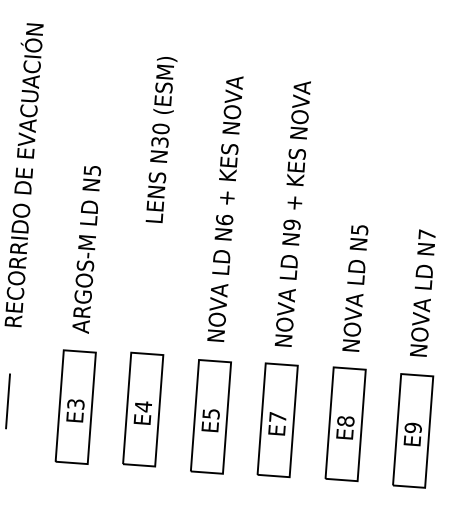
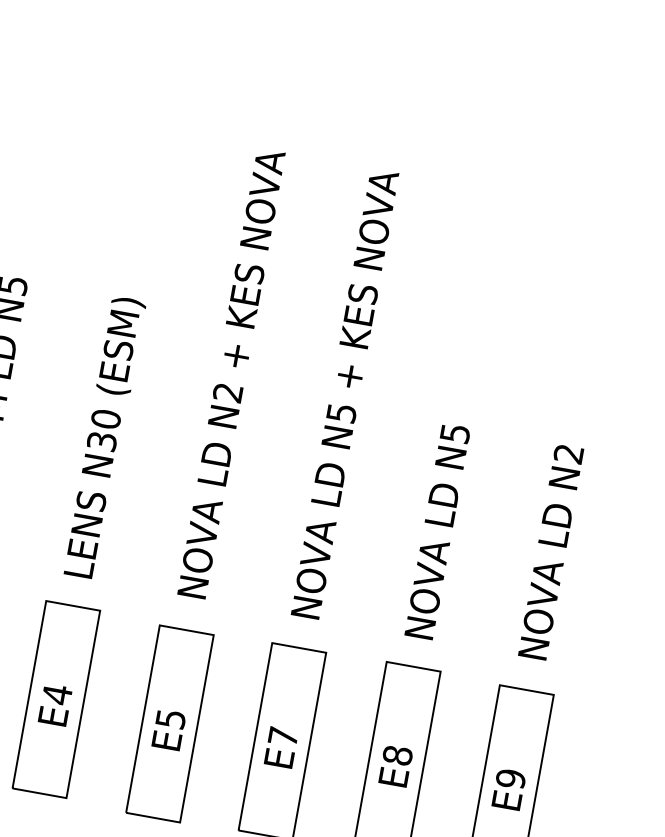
text: (161, 139) -> (105, 437), moved
text: (224, 219) -> (228, 391), N6 -> N2
text: (291, 224) -> (340, 412), N9 -> N5
text: (426, 234) -> (567, 453), N7 -> N2

